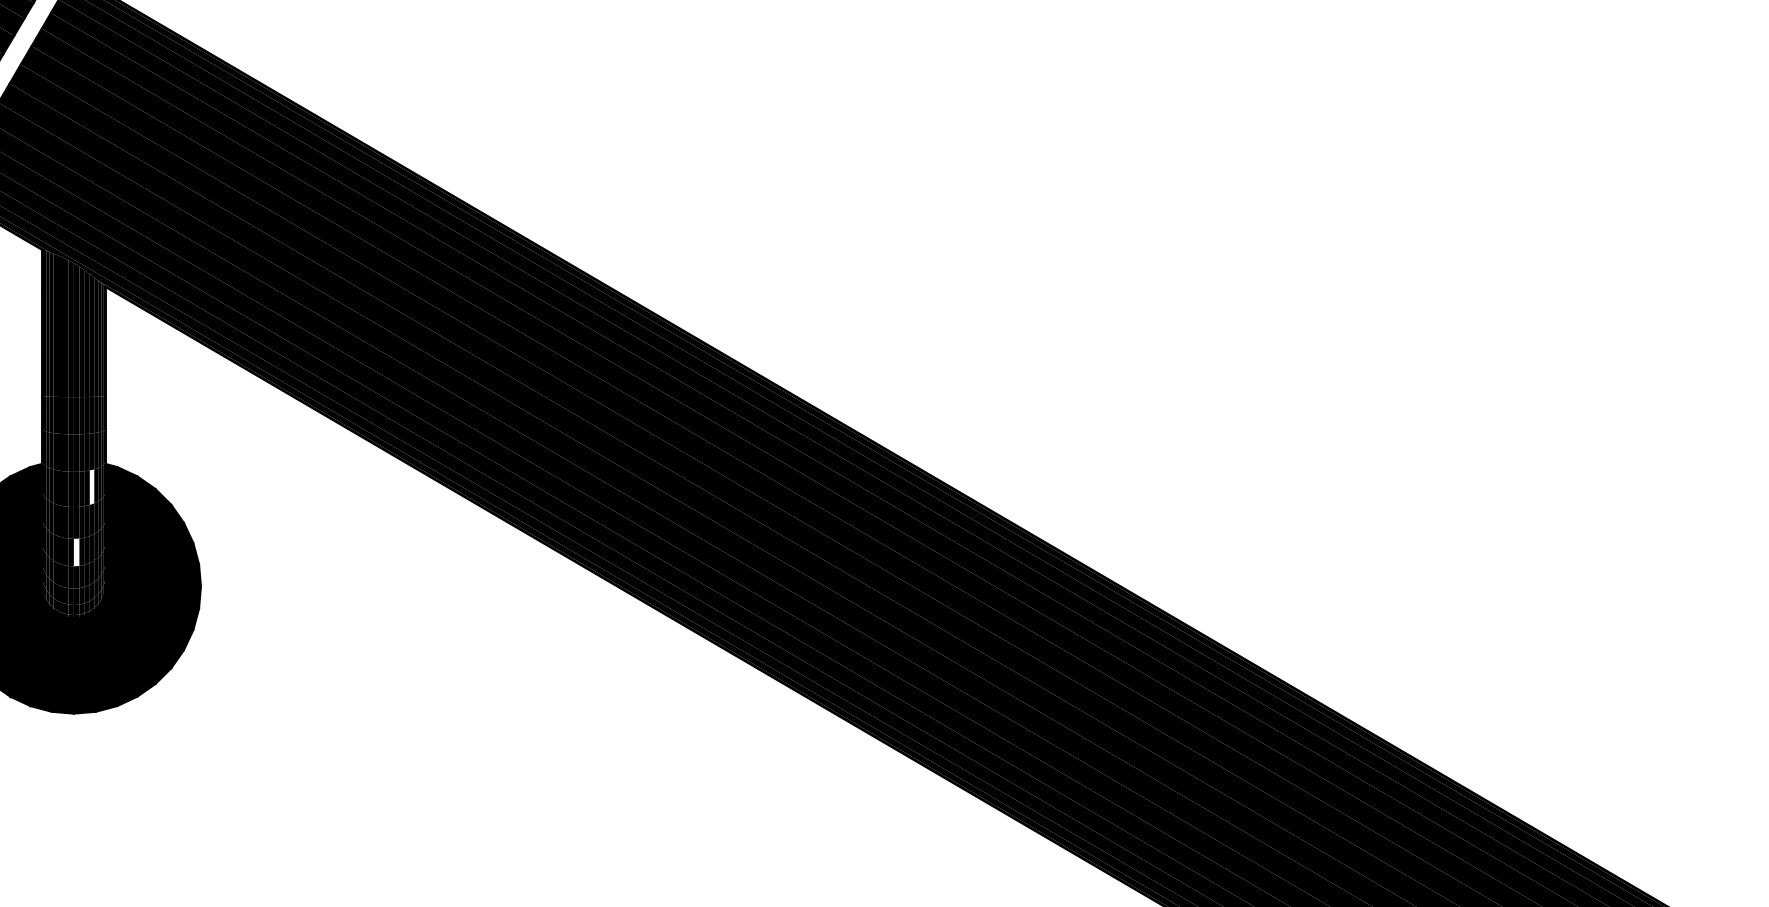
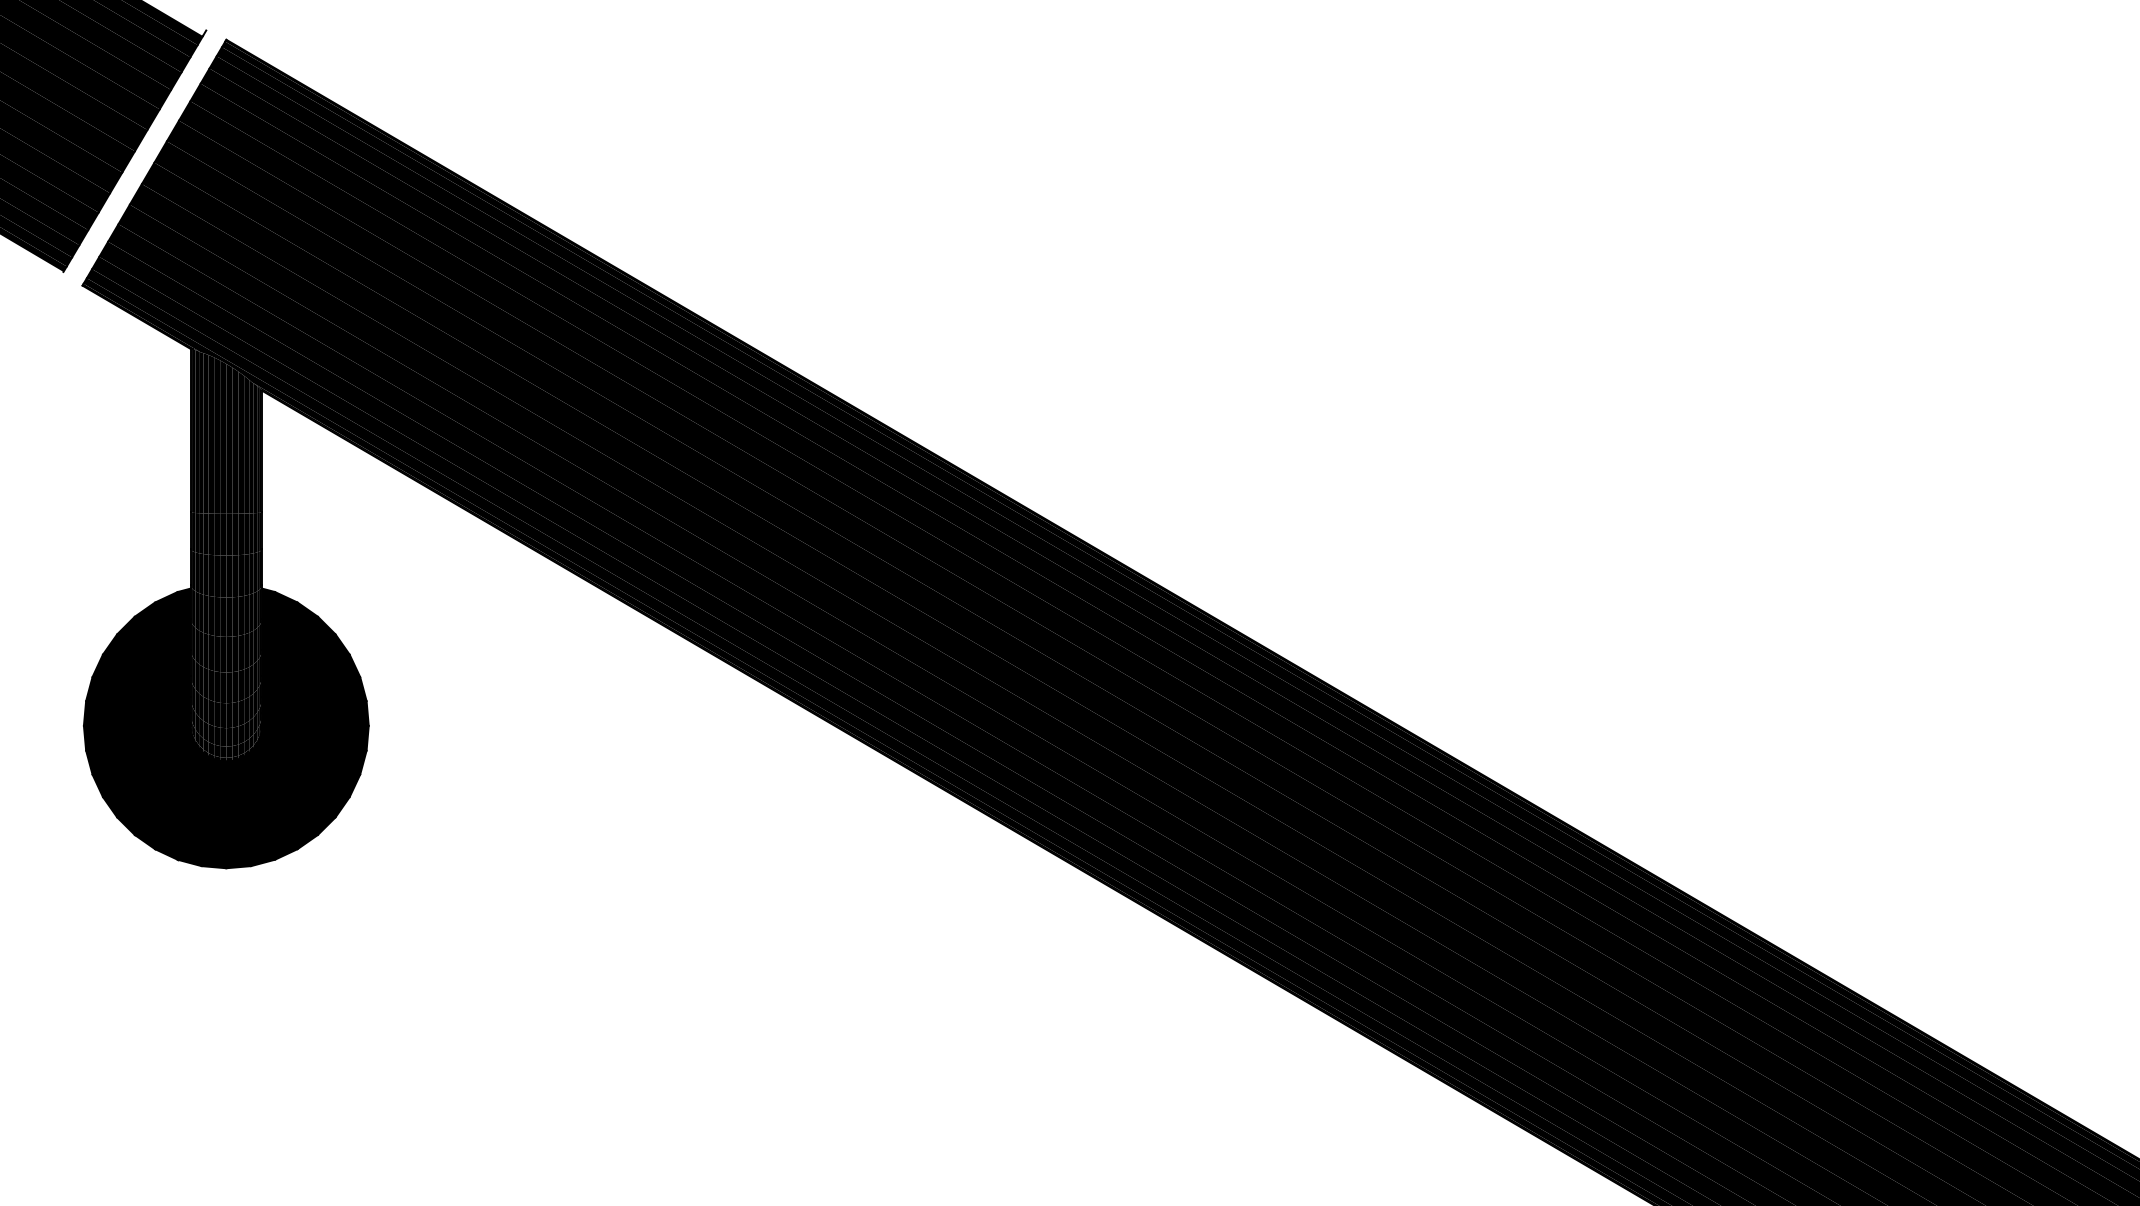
fill: (91, 487) -> (246, 614), added
fill: (76, 552) -> (229, 687), added

